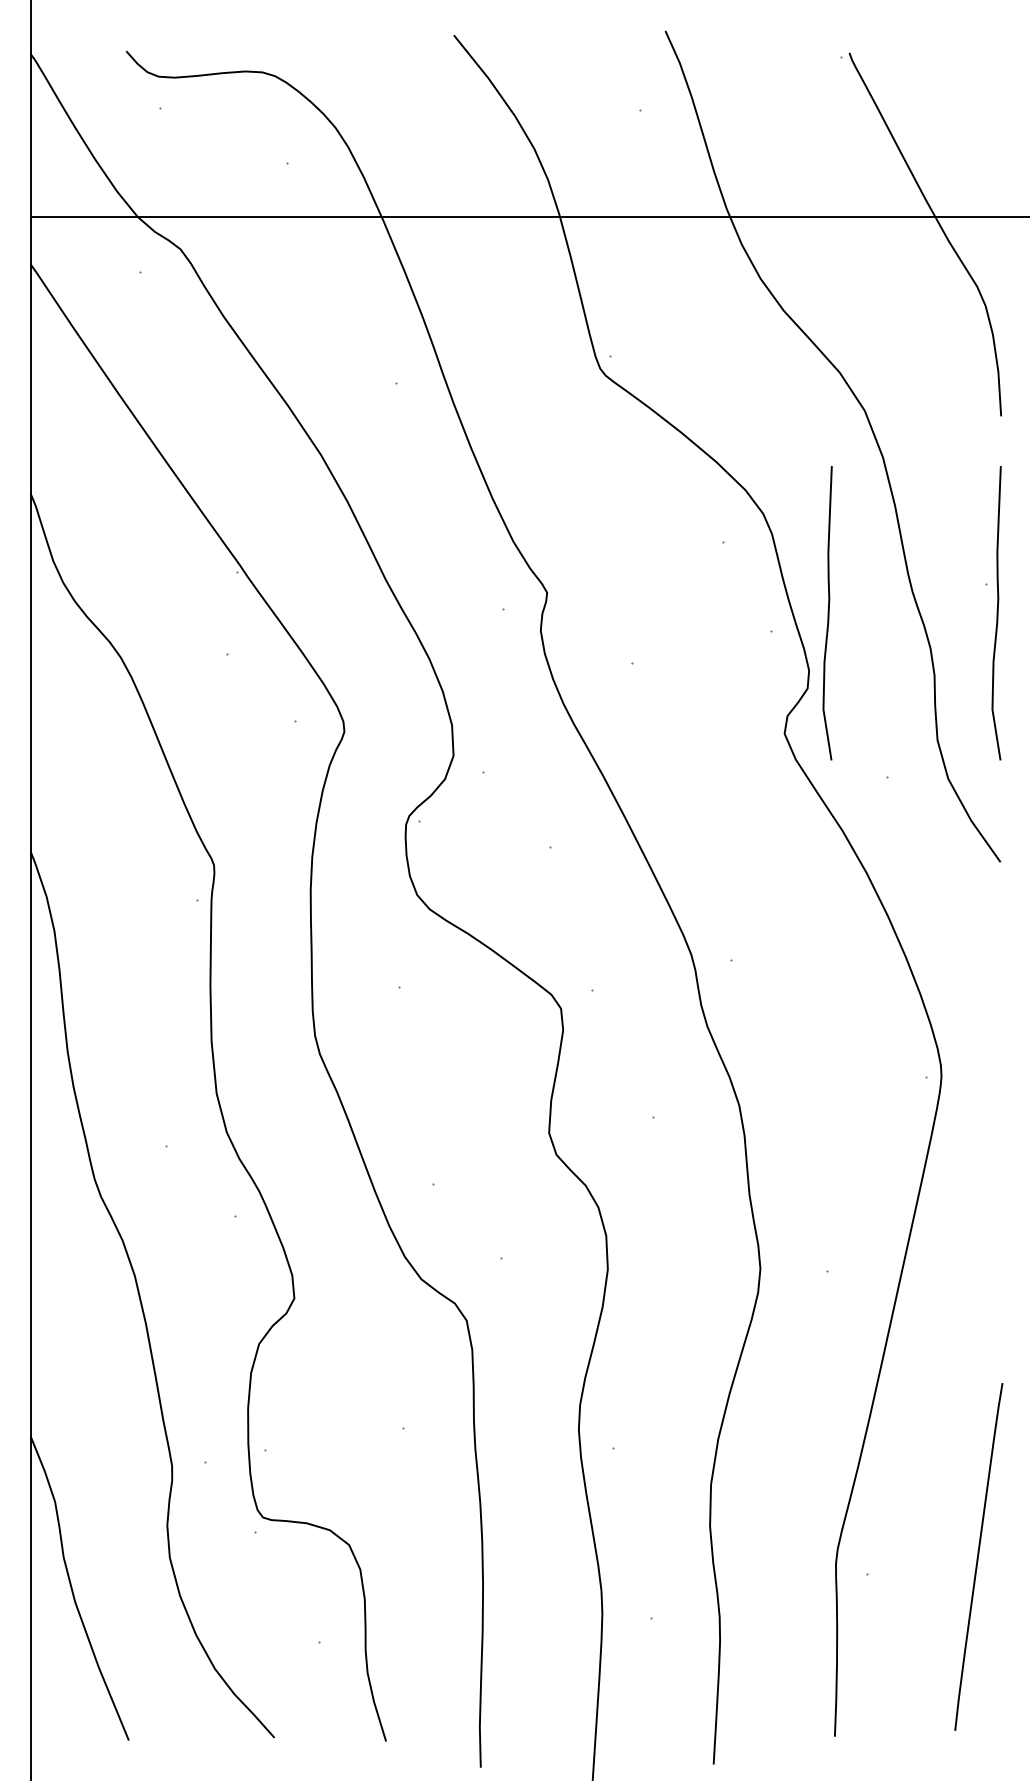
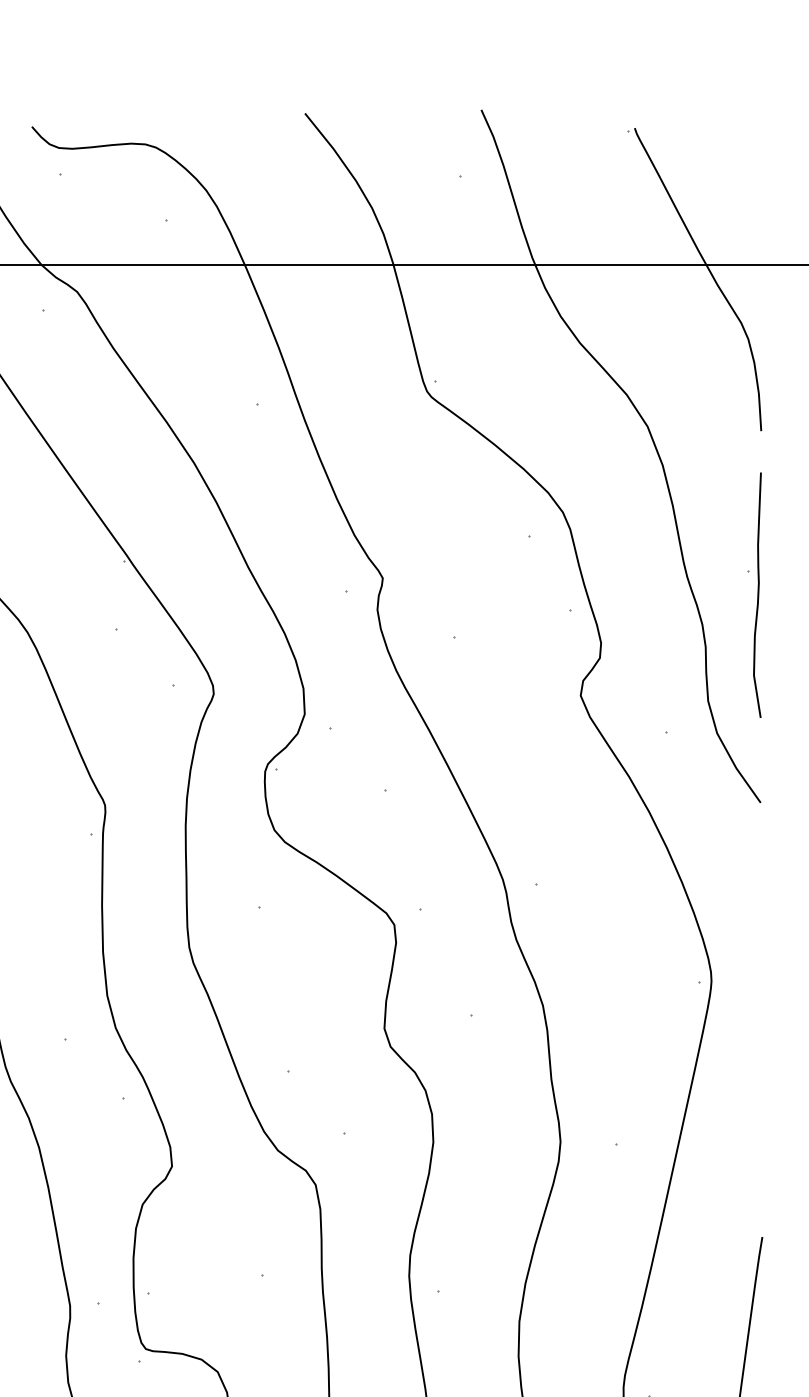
curve: (827, 613) -> (616, 595), removed

